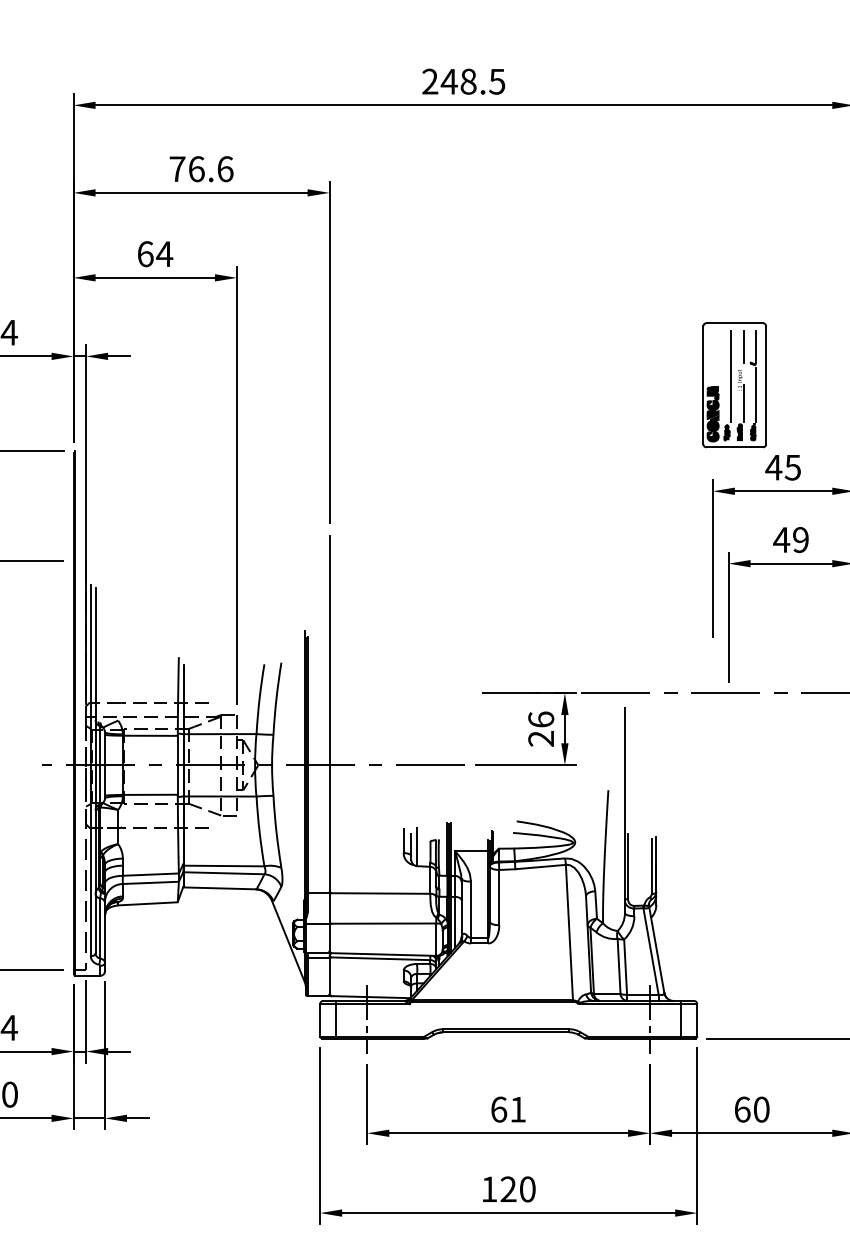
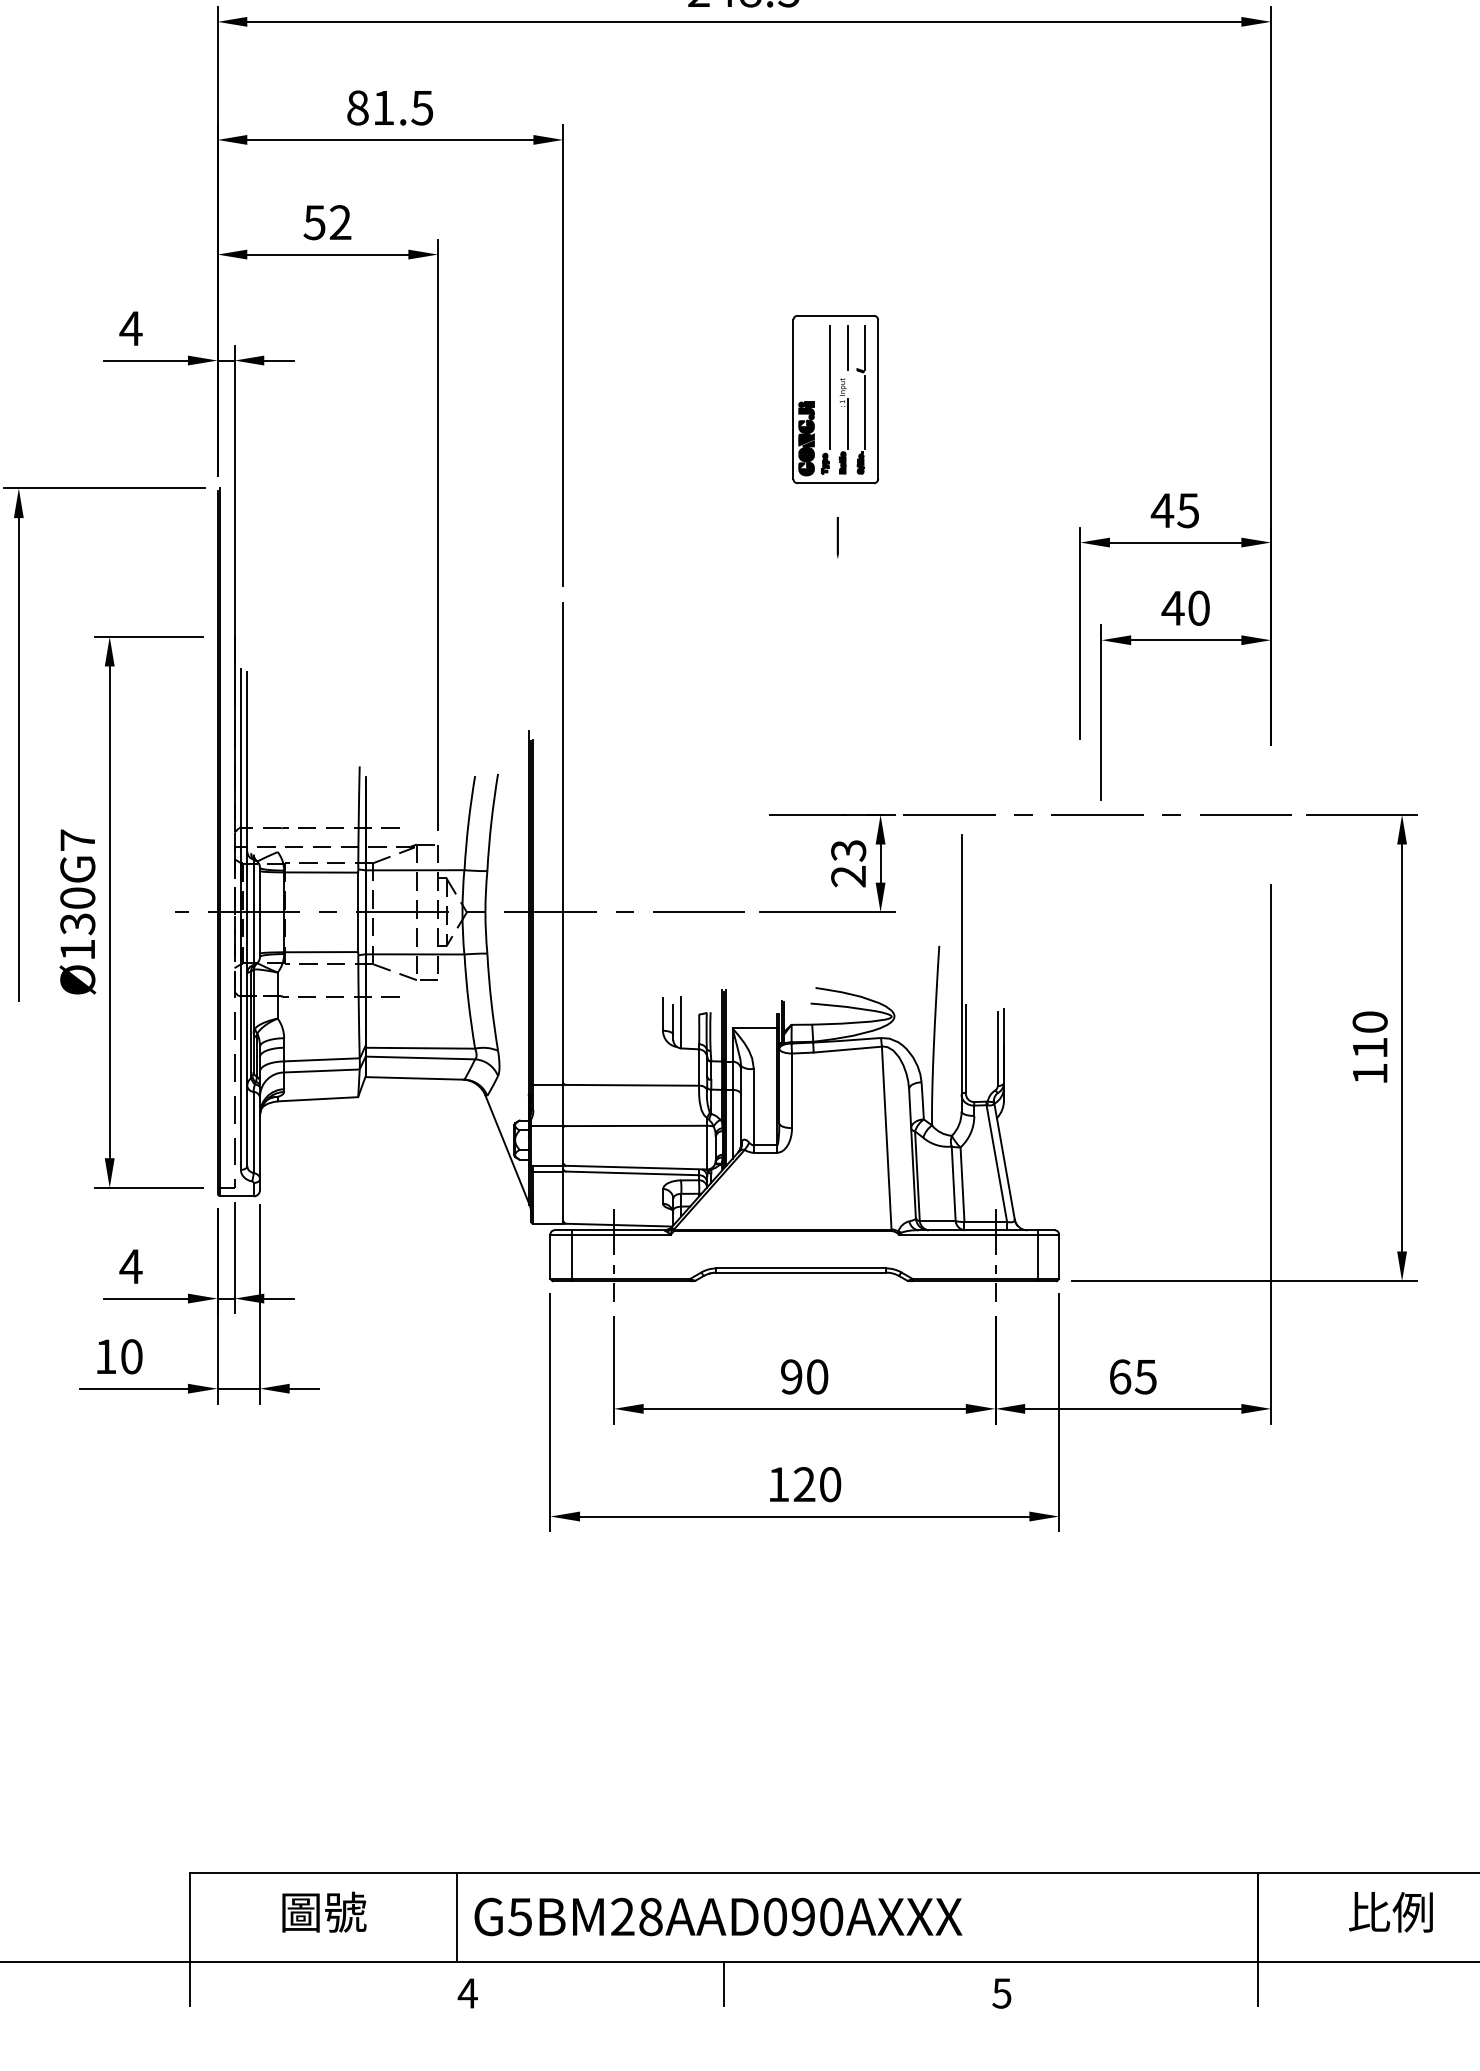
text: (201, 168) -> (390, 107), 76.6 -> 81.5
text: (155, 254) -> (327, 222), 64 -> 52
part: (734, 385) -> (835, 399), moved
line: (532, 487) -> (837, 537), added
text: (800, 539) -> (1198, 607), 49 -> 40
text: (541, 719) -> (848, 850), 26 -> 23
text: (508, 1109) -> (804, 1376), 61 -> 90
text: (761, 1109) -> (1145, 1376), 60 -> 65

